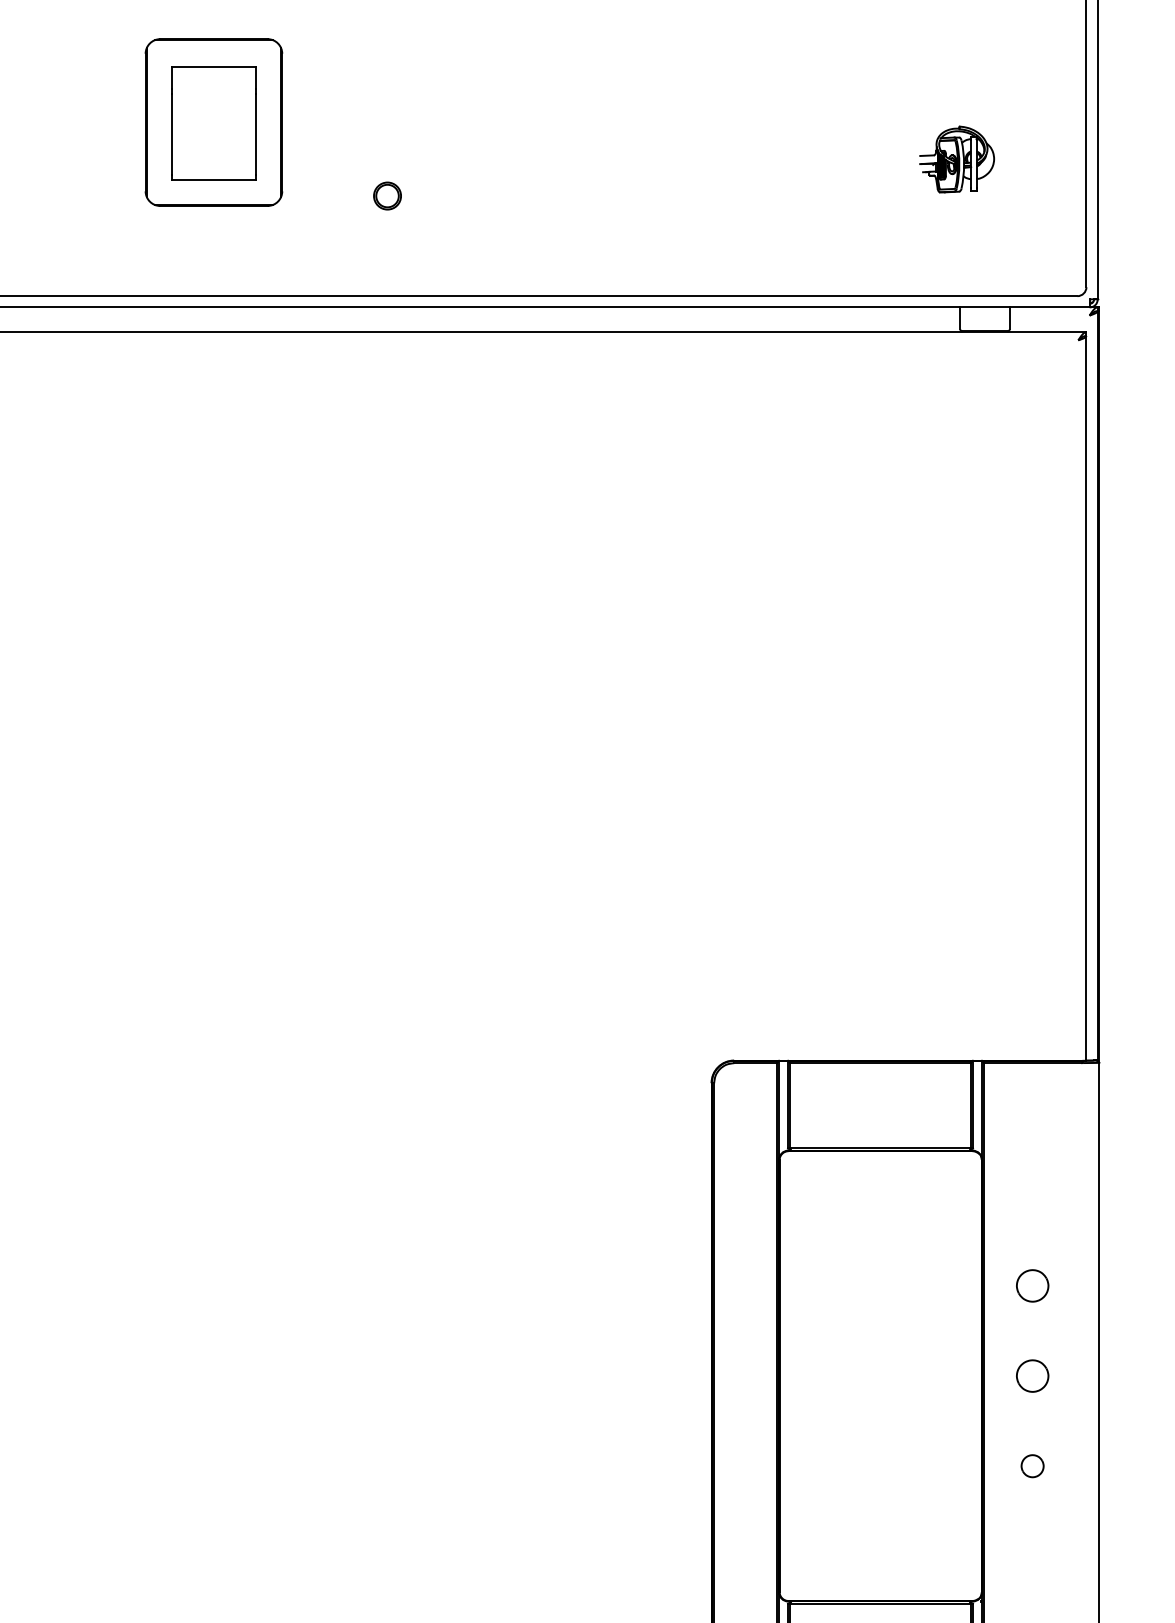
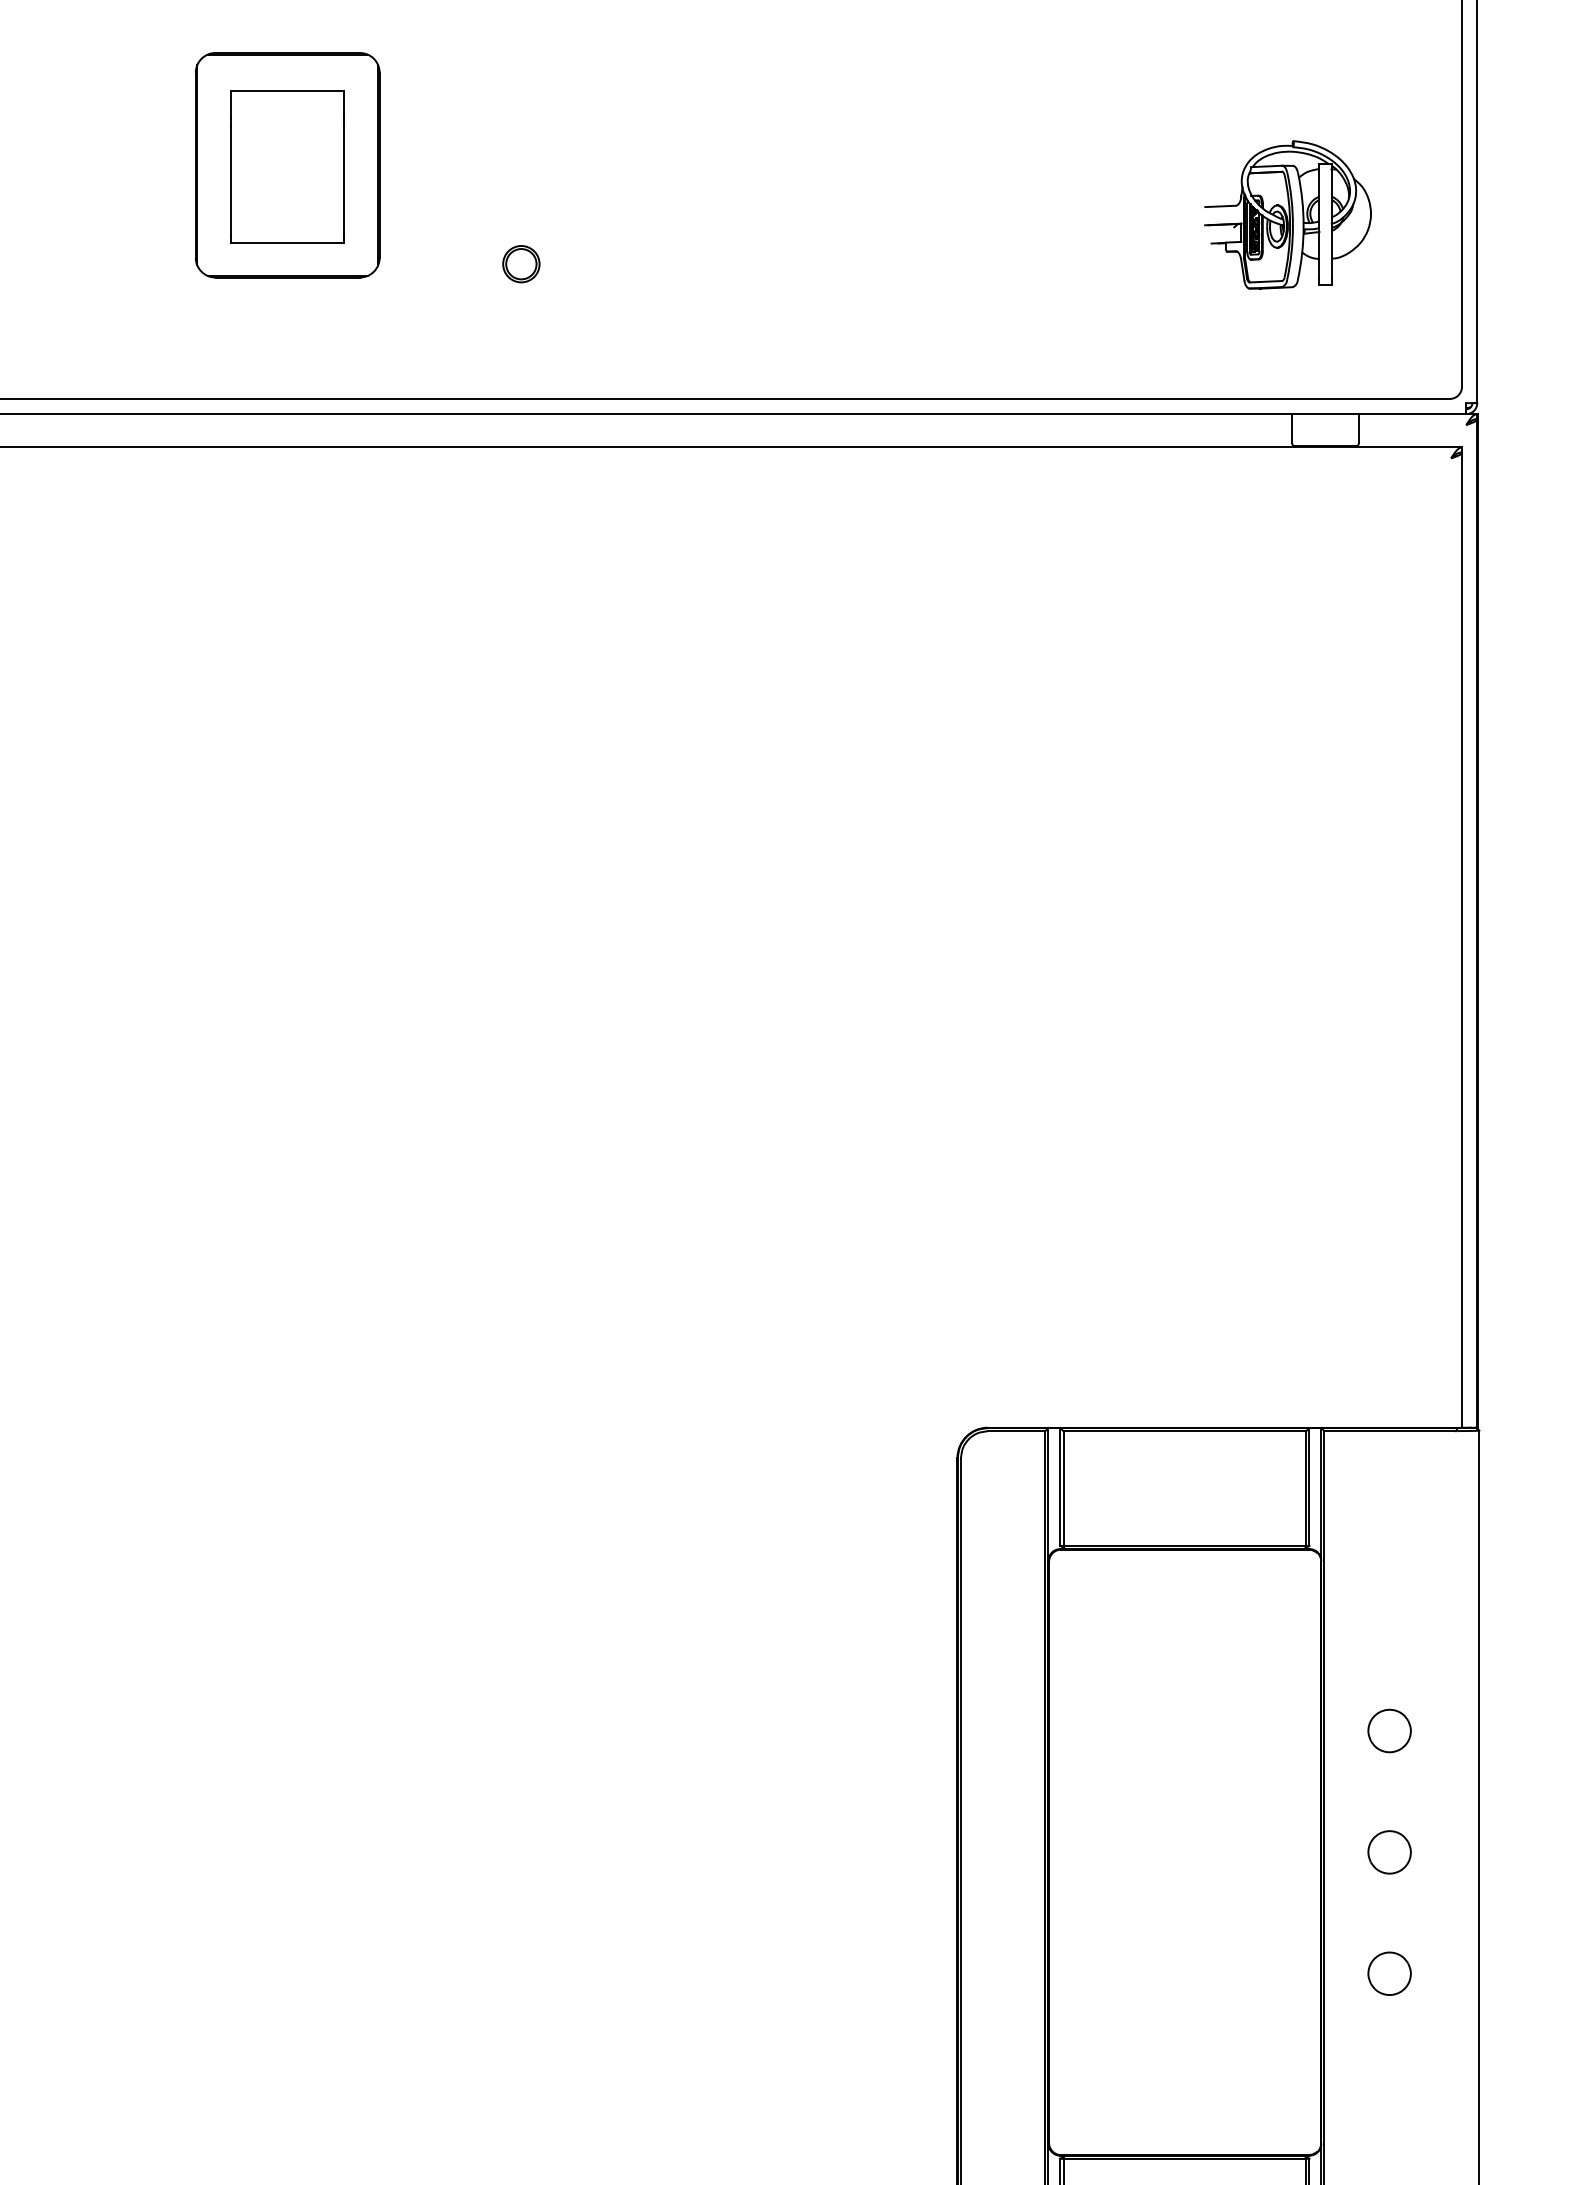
part: (956, 159) -> (1287, 214), size x1.67
part: (1032, 1466) -> (1389, 1973), size x1.43

